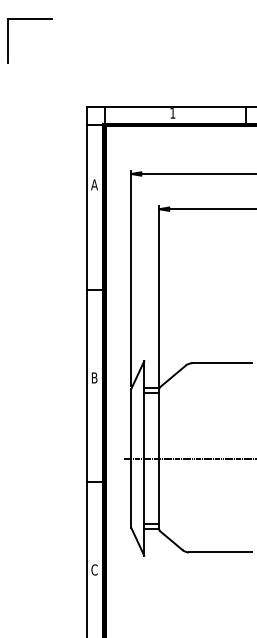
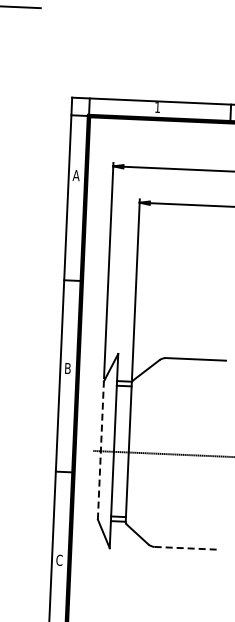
line: (131, 457) -> (101, 449), solid -> dashed
line: (220, 552) -> (186, 548), solid -> dashed

